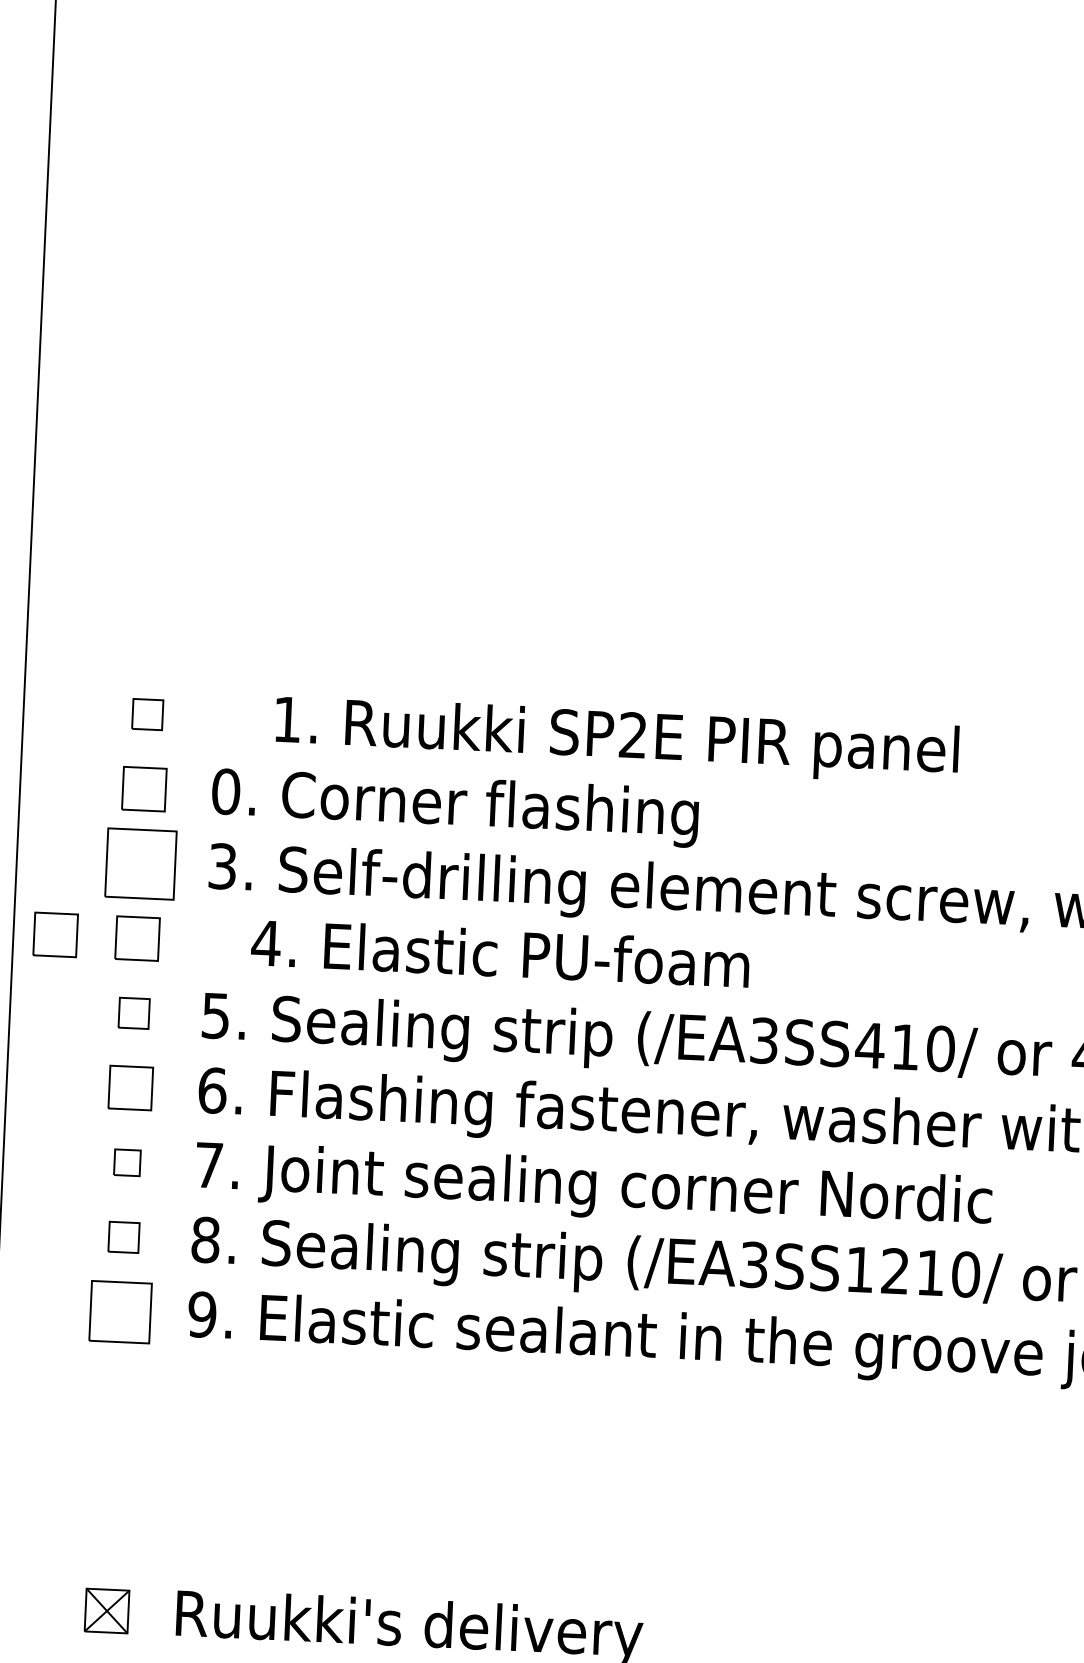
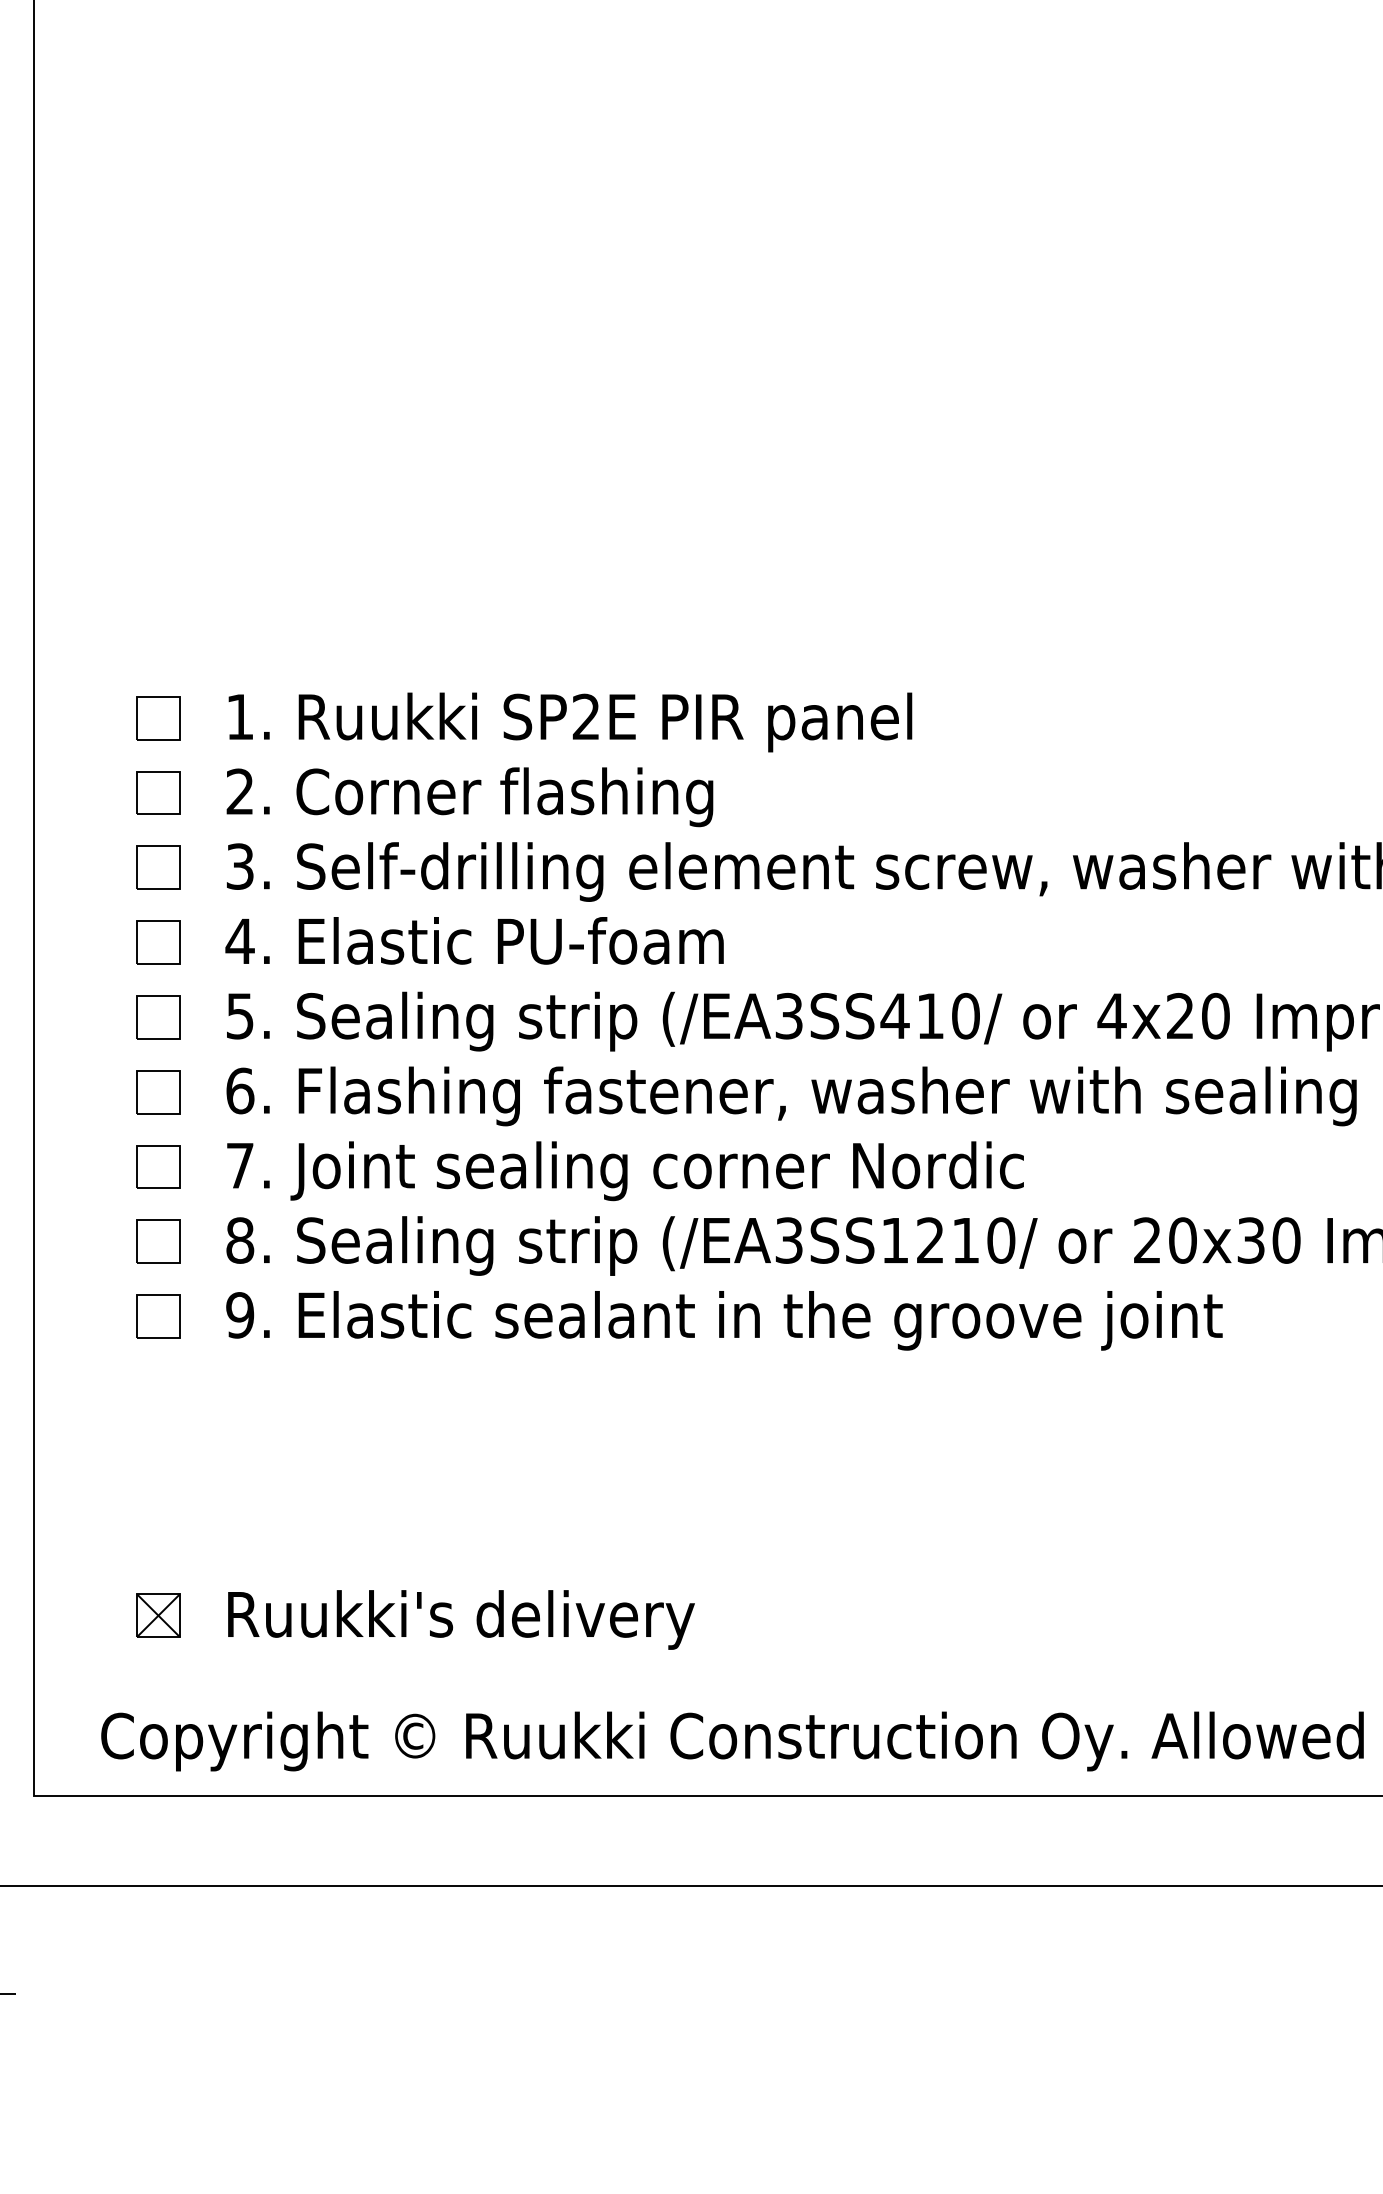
part: (147, 714) -> (158, 718), size x1.43
text: (617, 740) -> (570, 722), moved
text: (226, 791) -> (240, 791), 0. -> 2.
part: (141, 863) -> (158, 867), size x0.62
part: (55, 934) -> (76, 942), removed
text: (500, 953) -> (474, 940), moved
part: (134, 1013) -> (158, 1017), size x1.43
part: (127, 1162) -> (158, 1166), size x1.67
part: (124, 1237) -> (158, 1241), size x1.43
part: (120, 1312) -> (158, 1316), size x0.71

